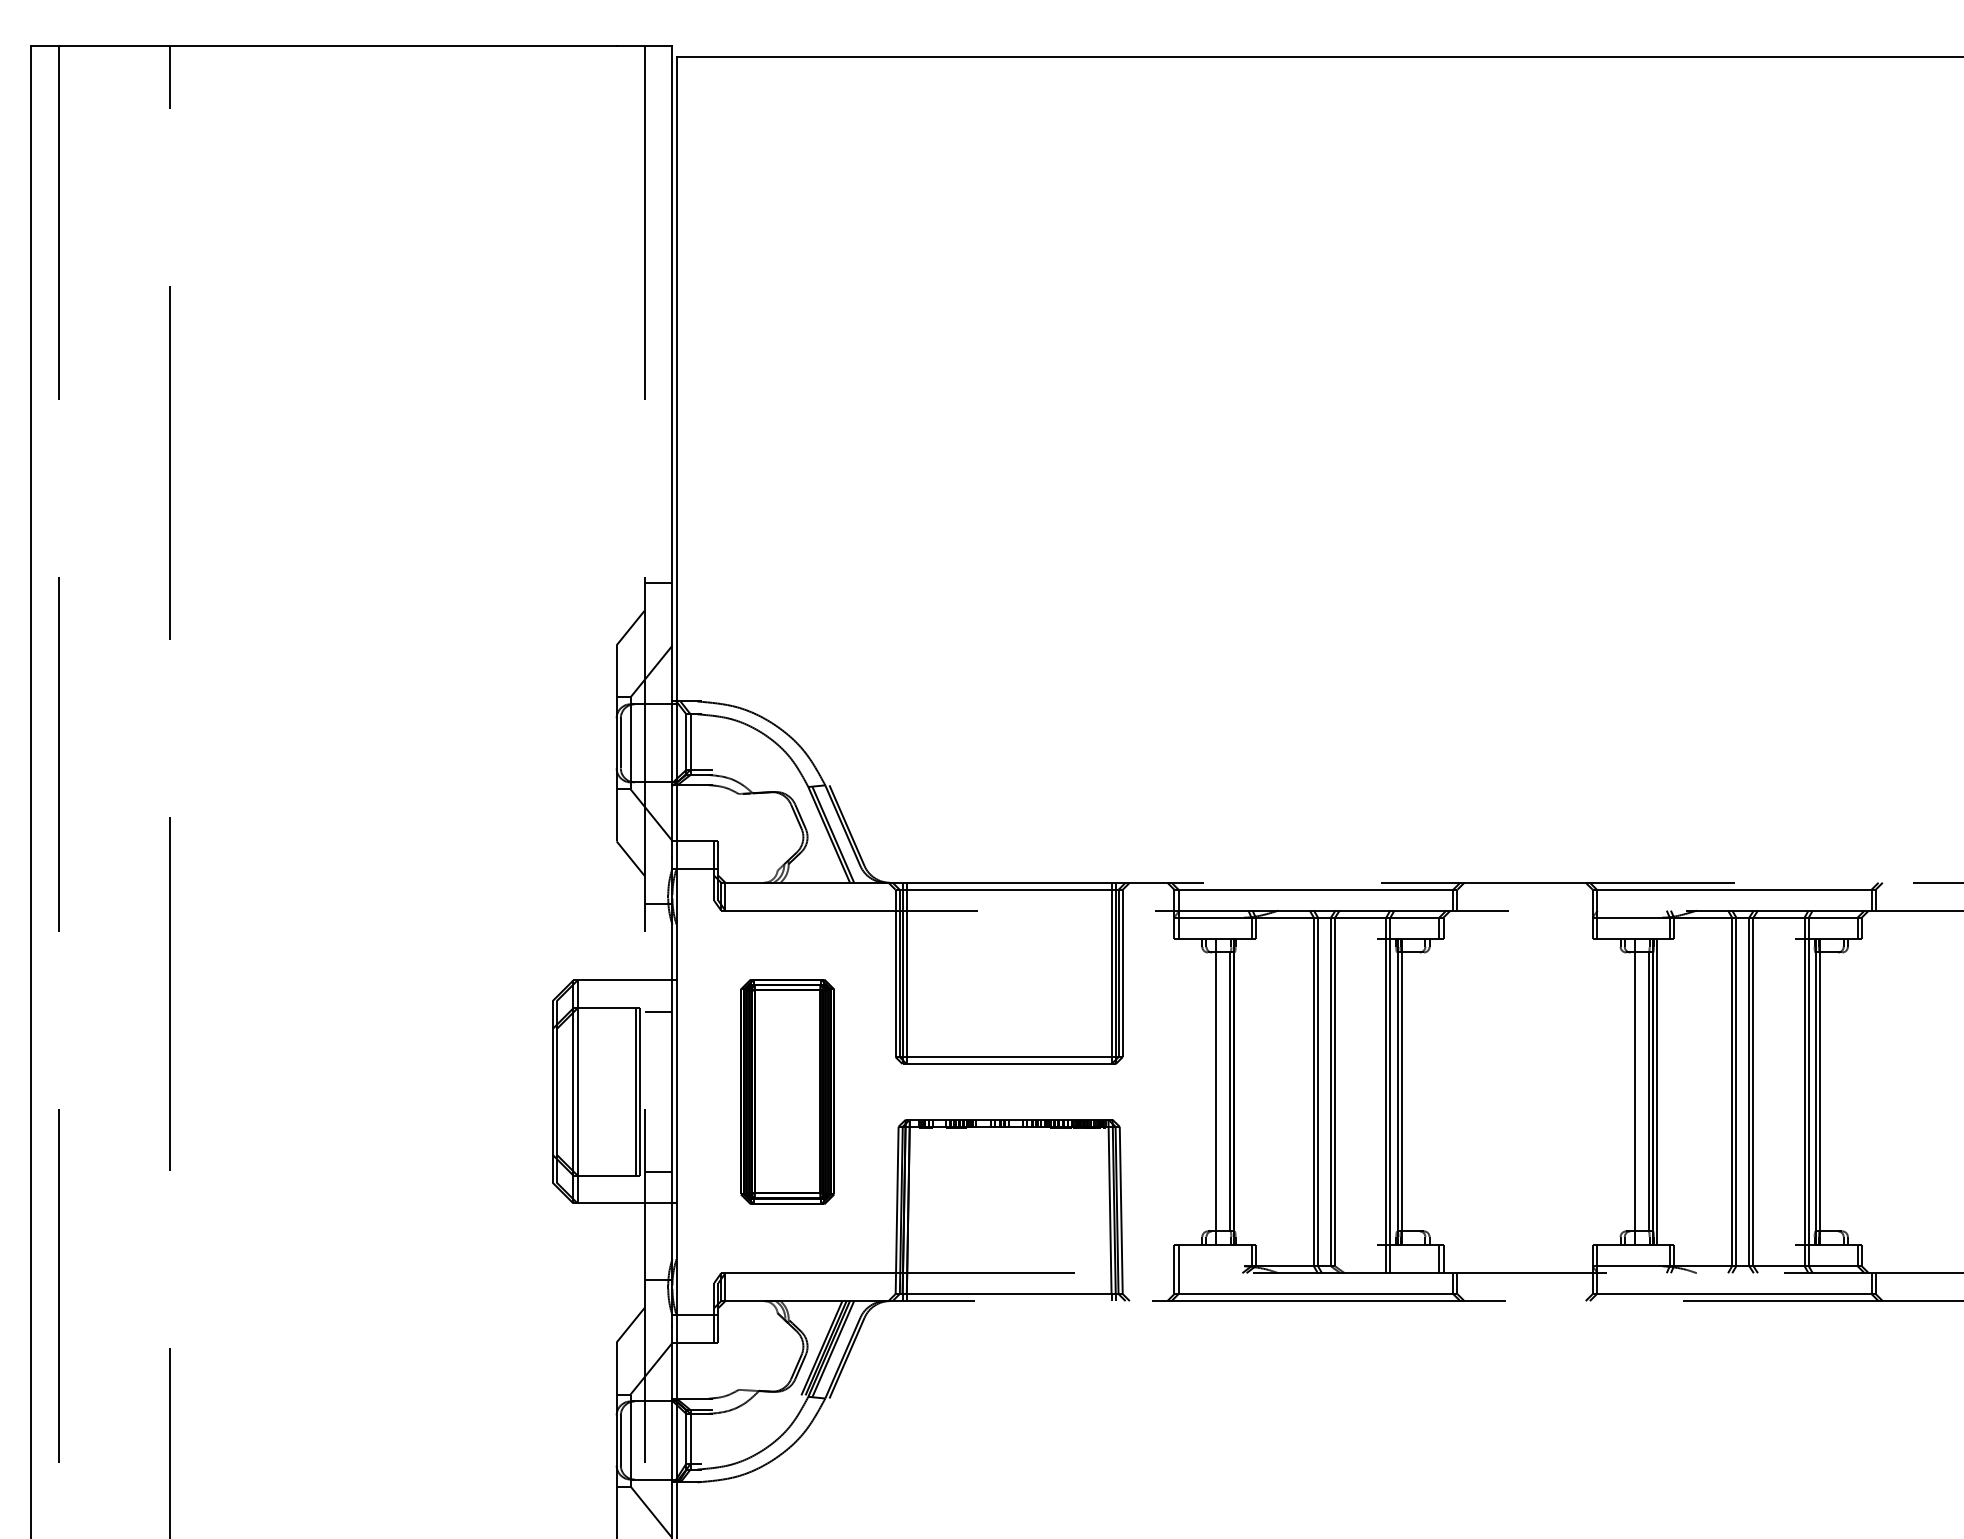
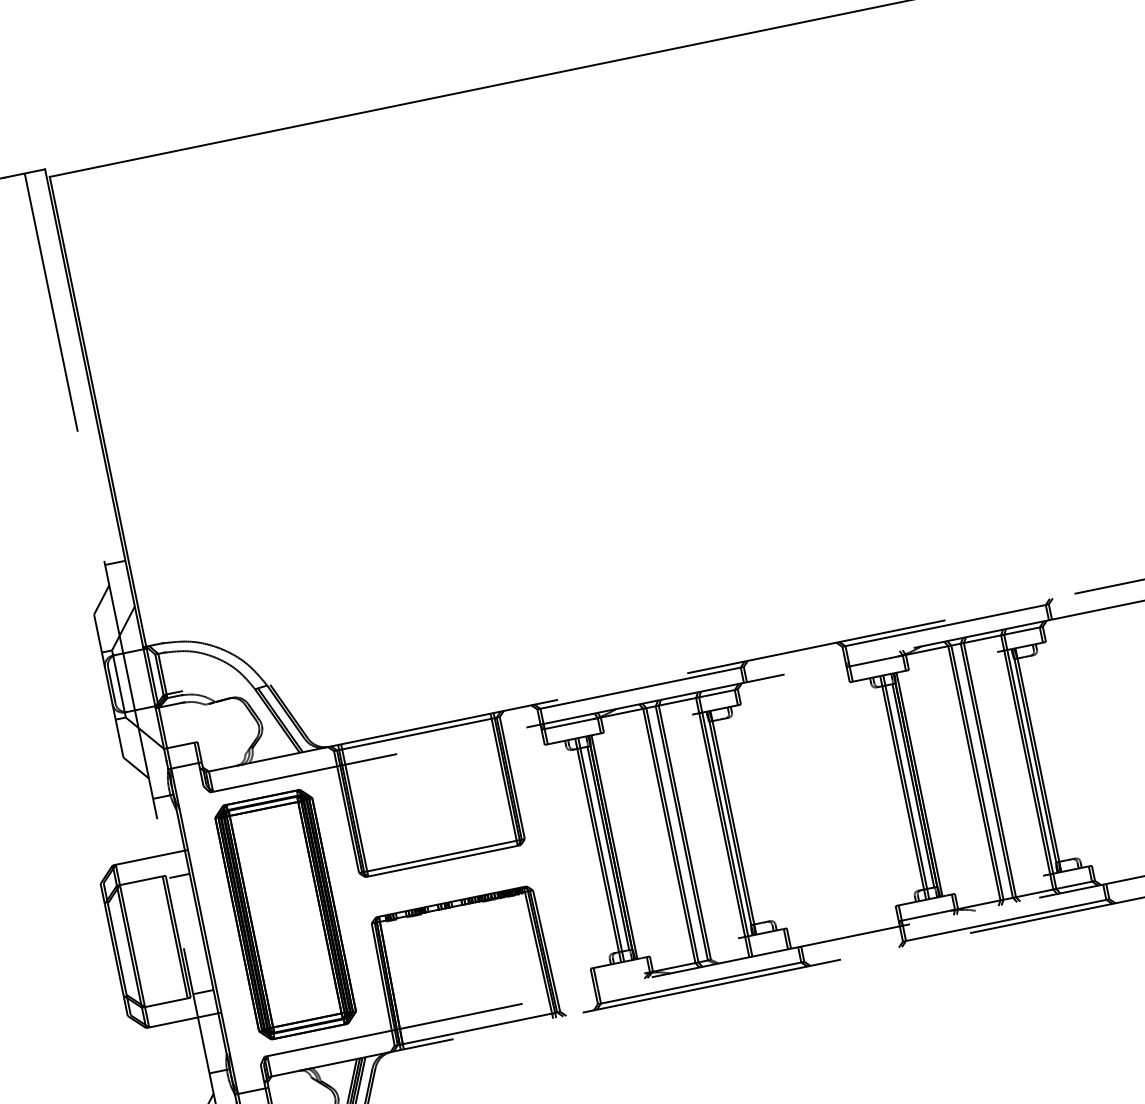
part: (787, 1091) -> (285, 914), size x1.43
line: (1220, 1091) -> (601, 849), added
line: (1238, 1091) -> (614, 846), added
line: (1638, 1091) -> (906, 787), added

